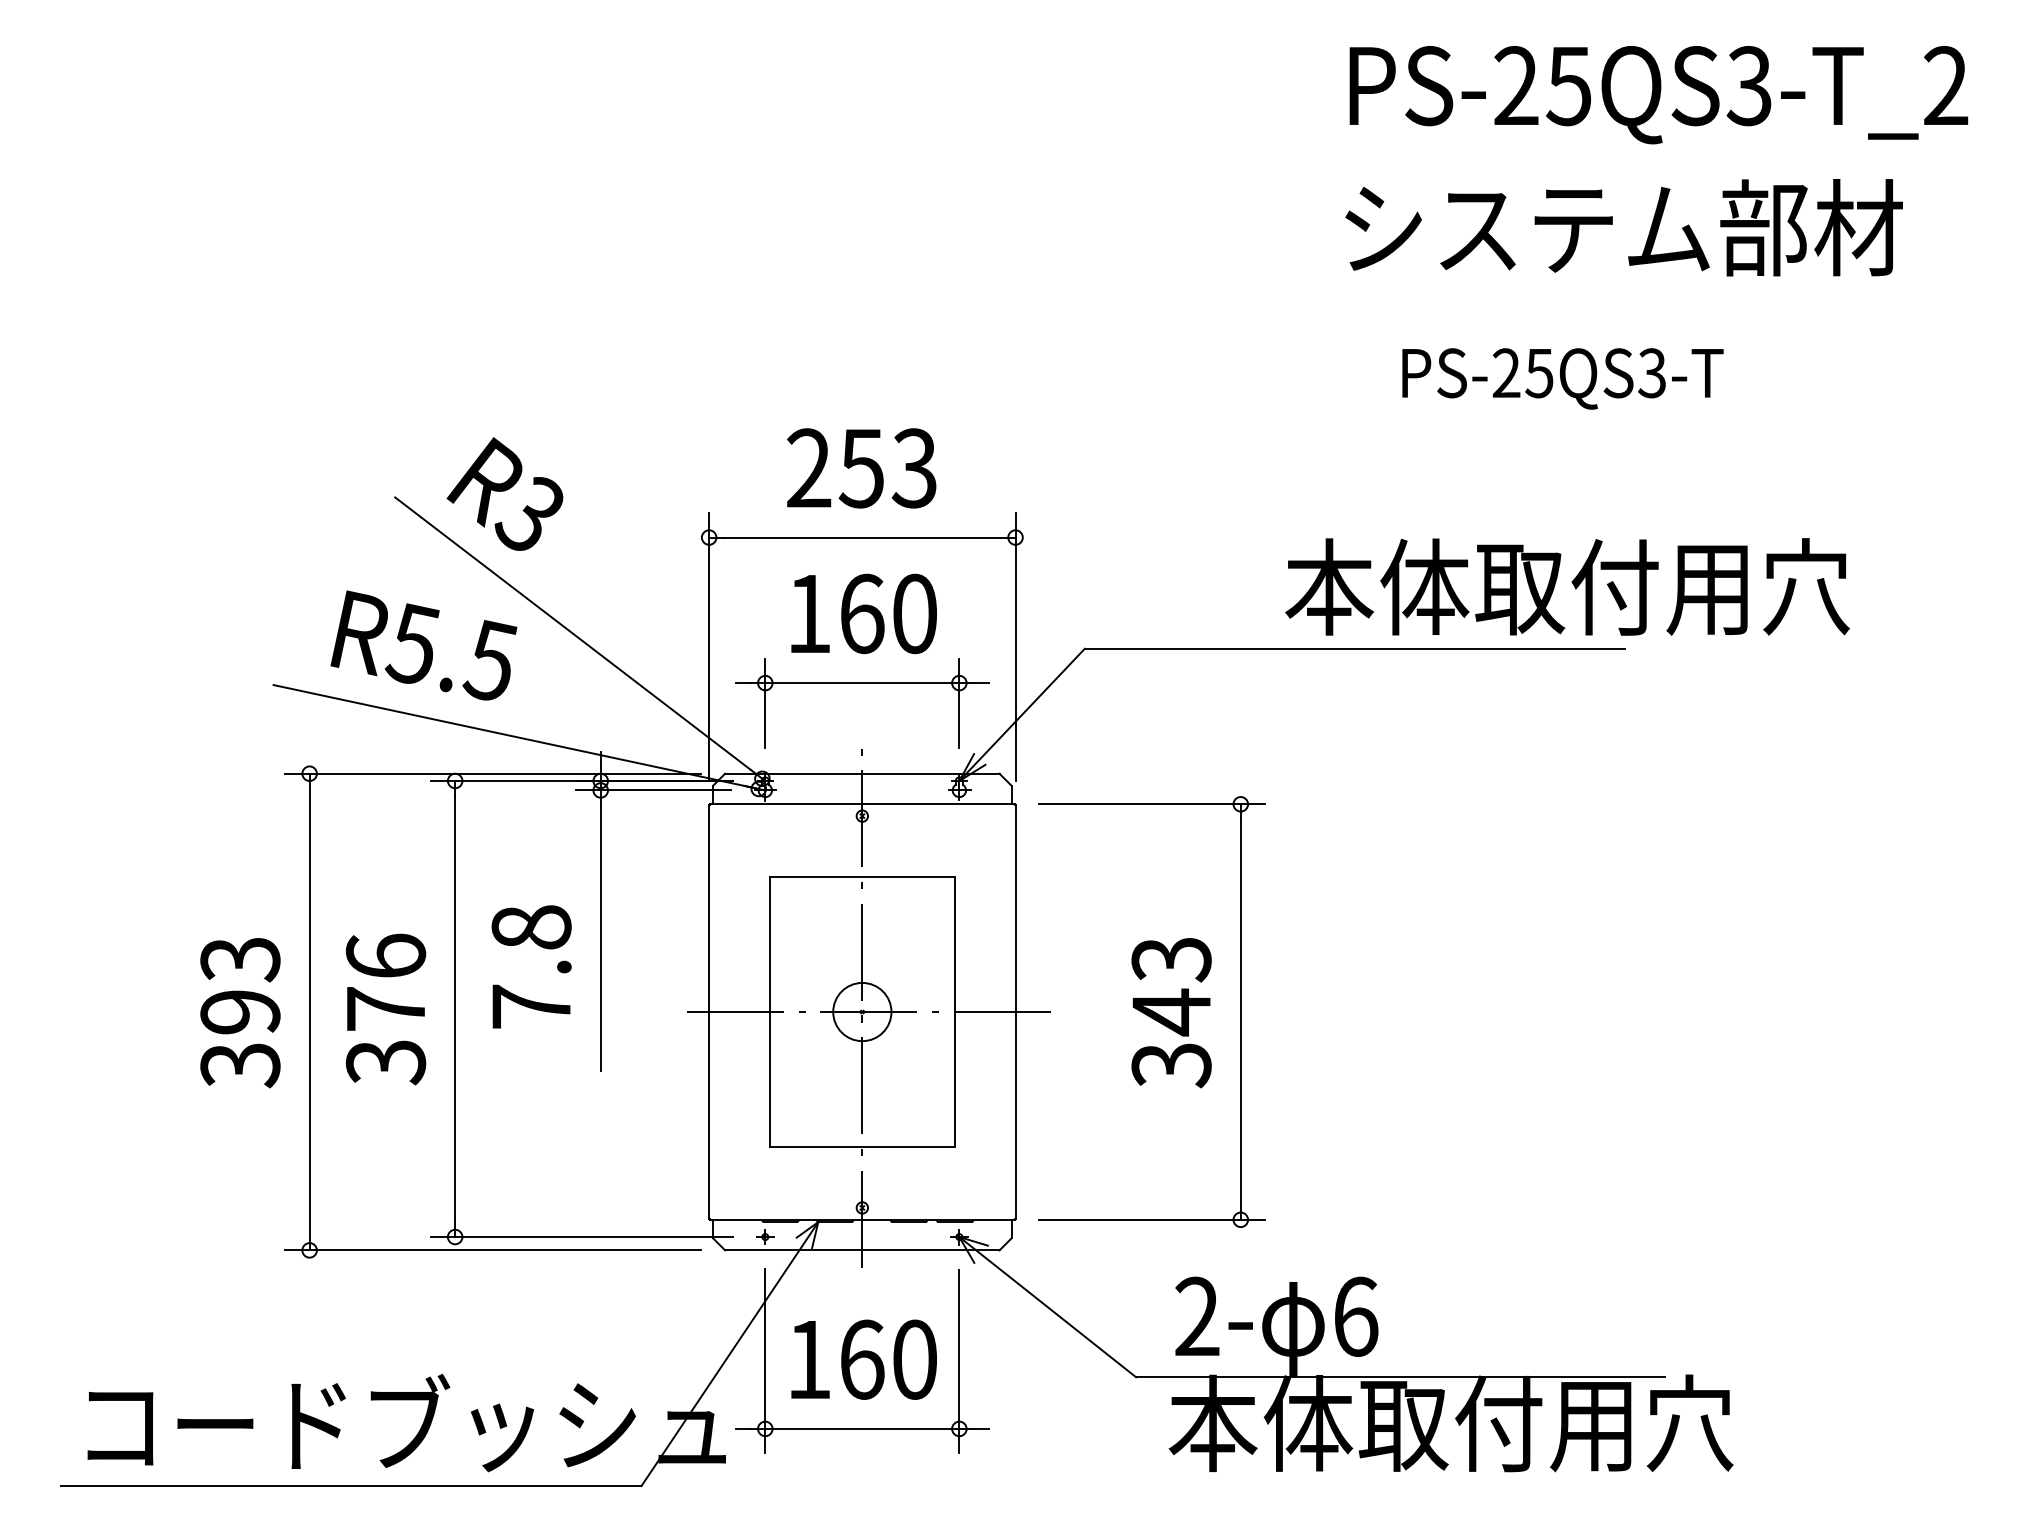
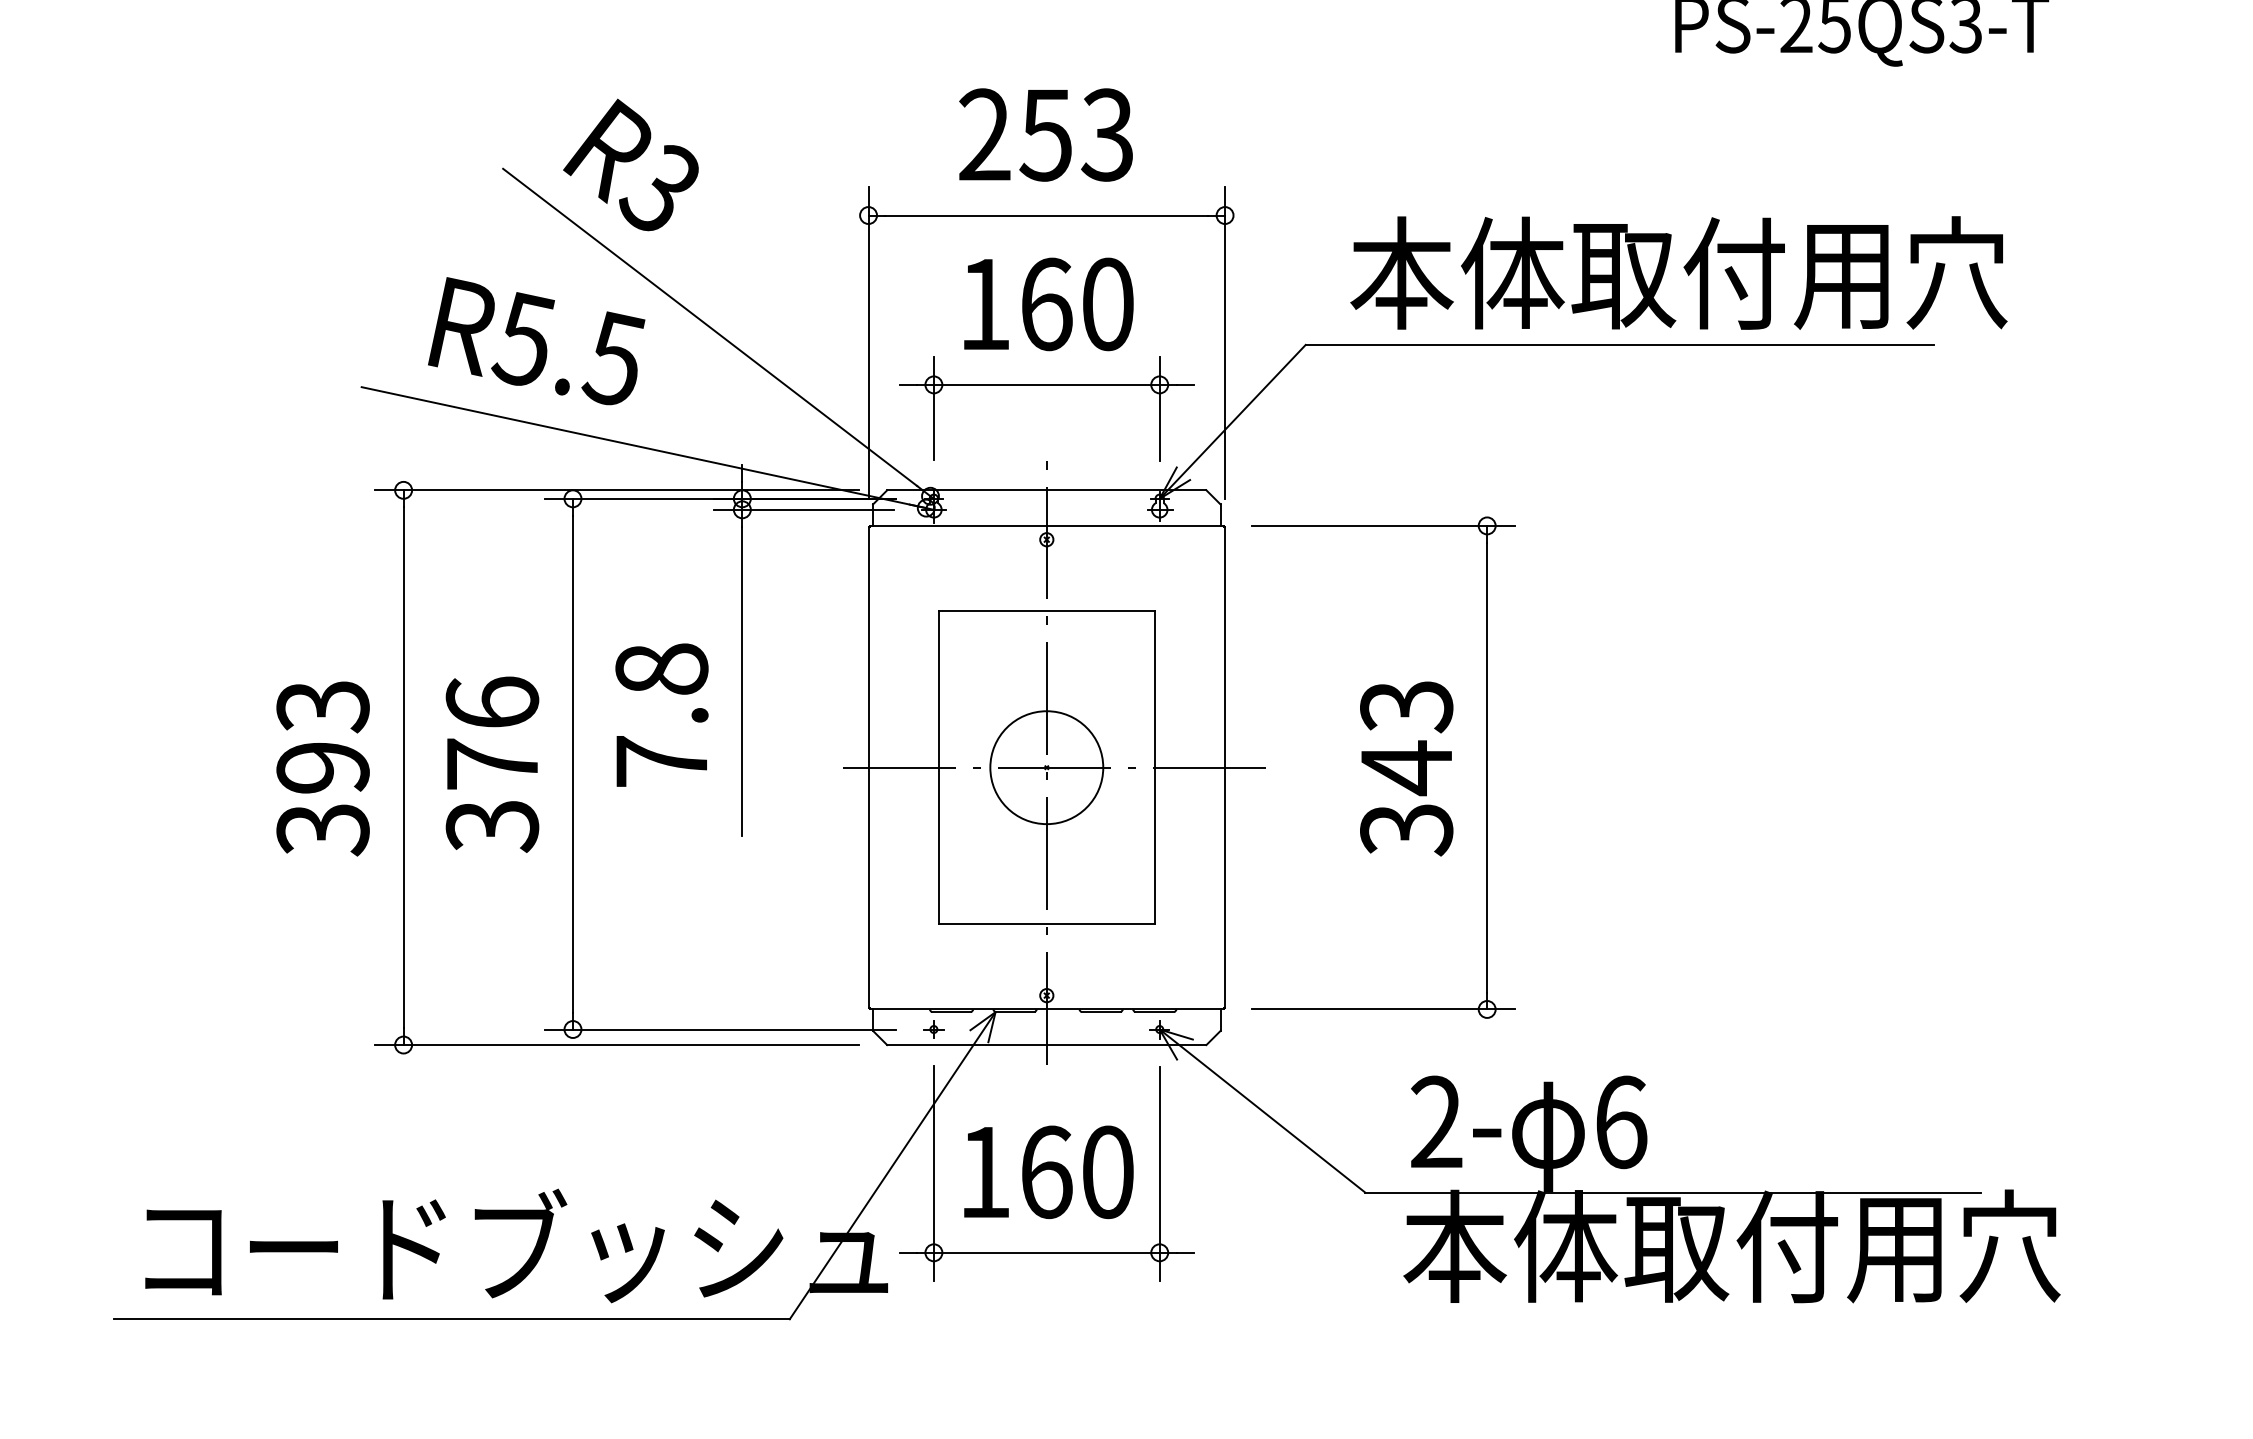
text: (1567, 586) -> (1678, 272), moved
circle: (861, 1011) -> (1045, 767), size x1.67

